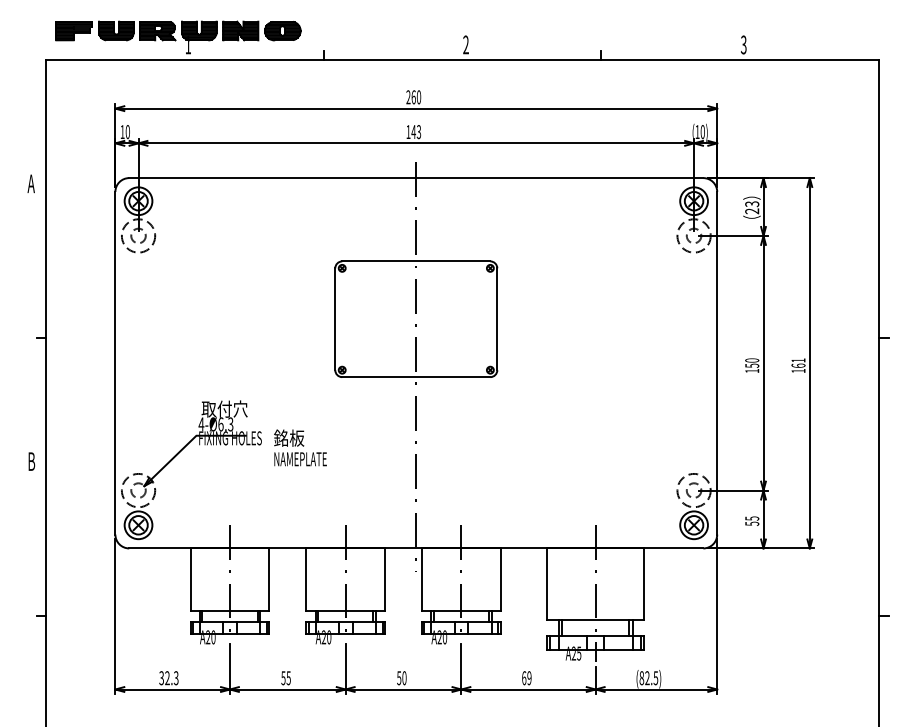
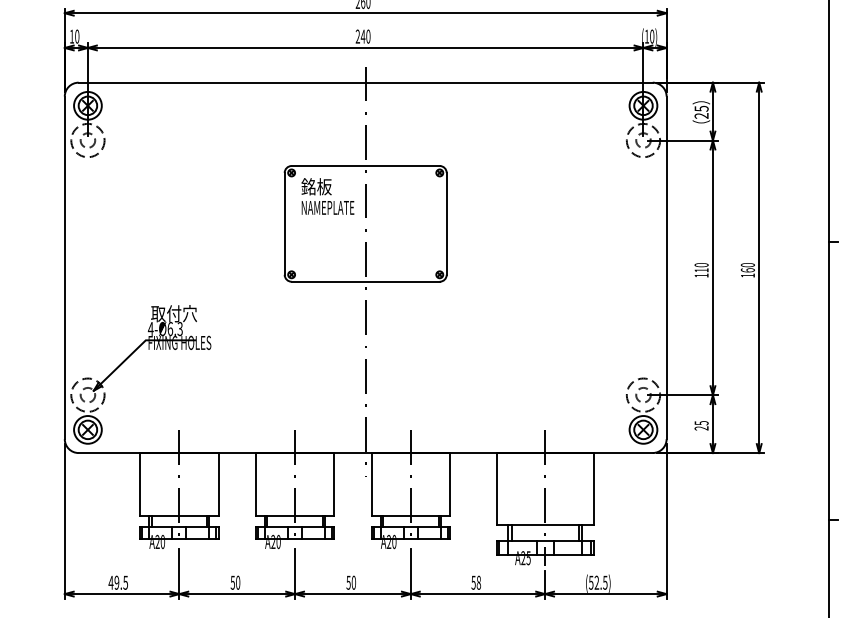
text: (413, 131) -> (362, 36), 143 -> 240
text: (751, 203) -> (700, 108), 23 -> 25
text: (798, 360) -> (747, 265), 161 -> 160
text: (752, 365) -> (701, 270), 150 -> 110
text: (300, 447) -> (327, 196), moved
text: (752, 523) -> (701, 428), 55 -> 25
text: (288, 677) -> (237, 582), 55 -> 50
text: (168, 678) -> (117, 583), 32.3 -> 49.5
text: (526, 678) -> (475, 583), 69 -> 58
text: (641, 678) -> (590, 583), (82.5) -> (52.5)

